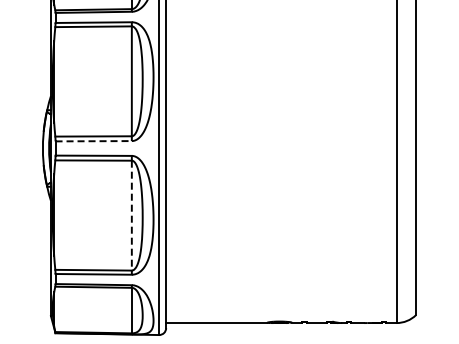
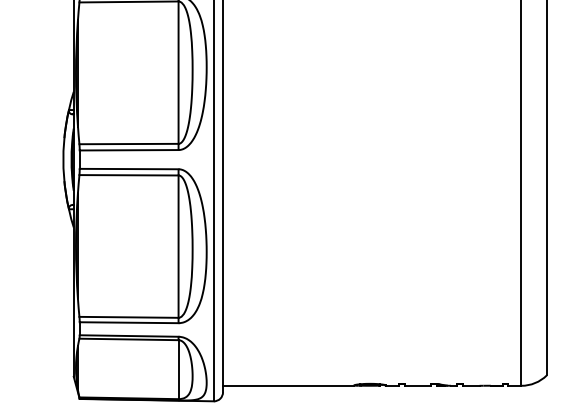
line: (94, 141) -> (130, 150), dashed -> solid
line: (131, 215) -> (178, 246), dashed -> solid

